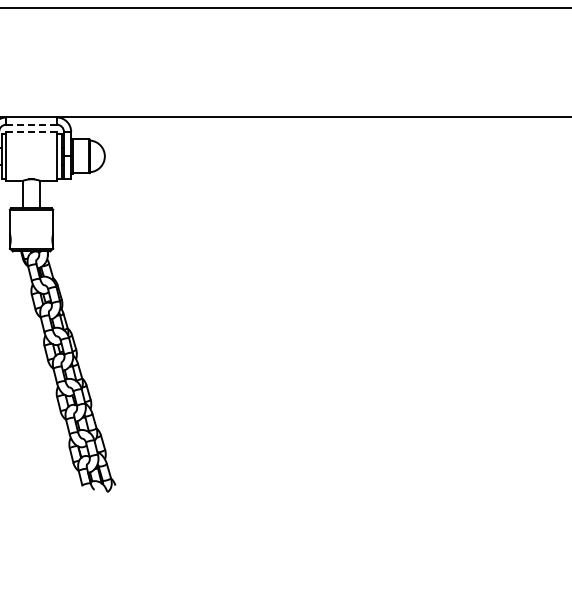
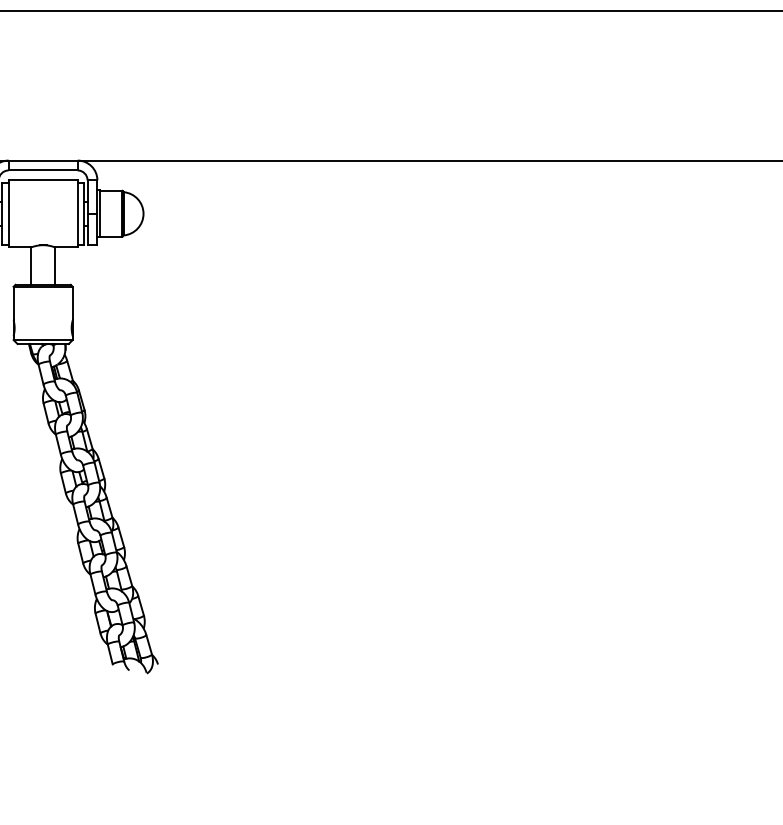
line: (31, 124) -> (43, 170), dashed -> solid
line: (32, 131) -> (44, 179), dashed -> solid

